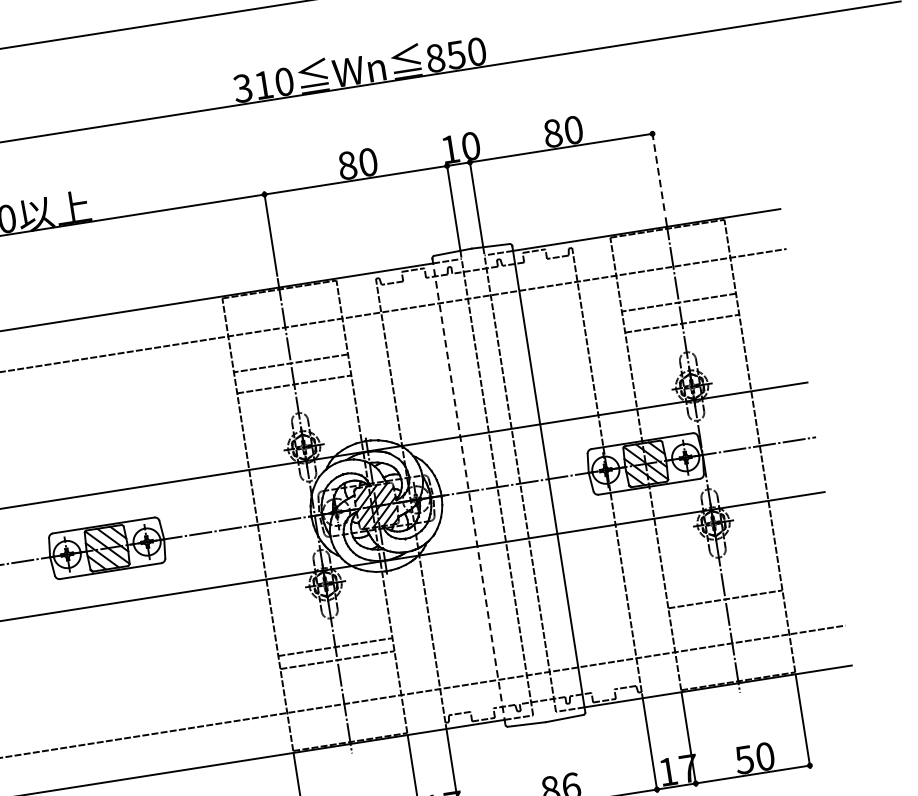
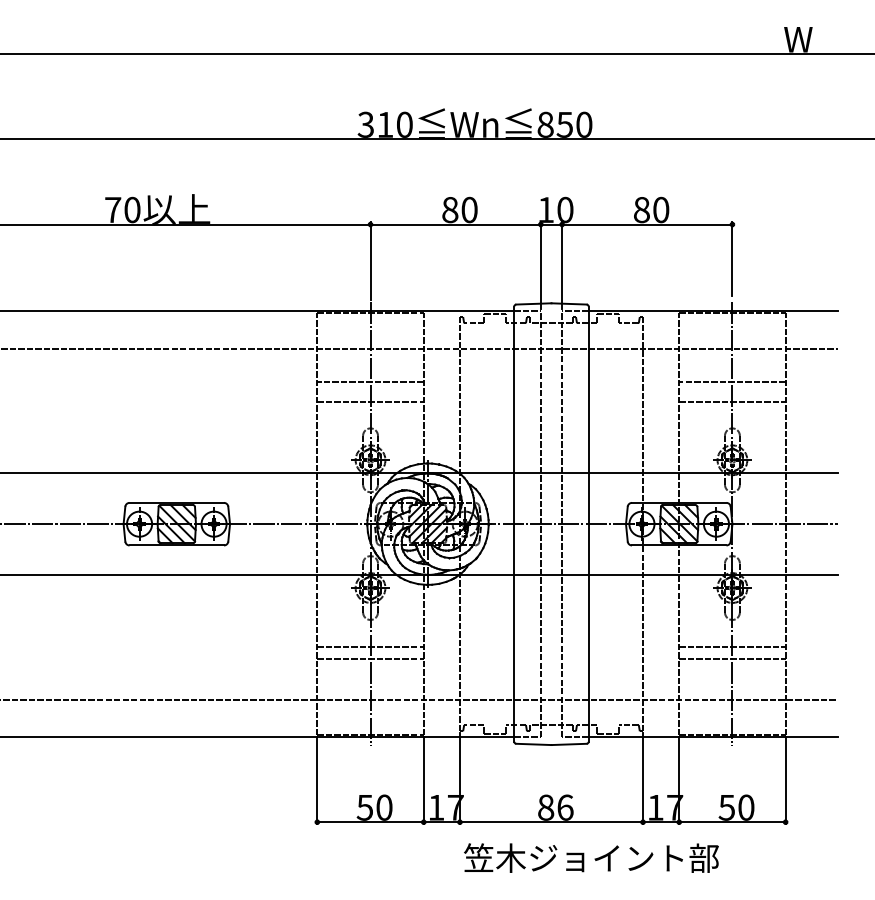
line: (658, 171) -> (732, 259), dashed -> solid
line: (469, 491) -> (514, 524), dashed -> solid
line: (723, 586) -> (732, 646), added

